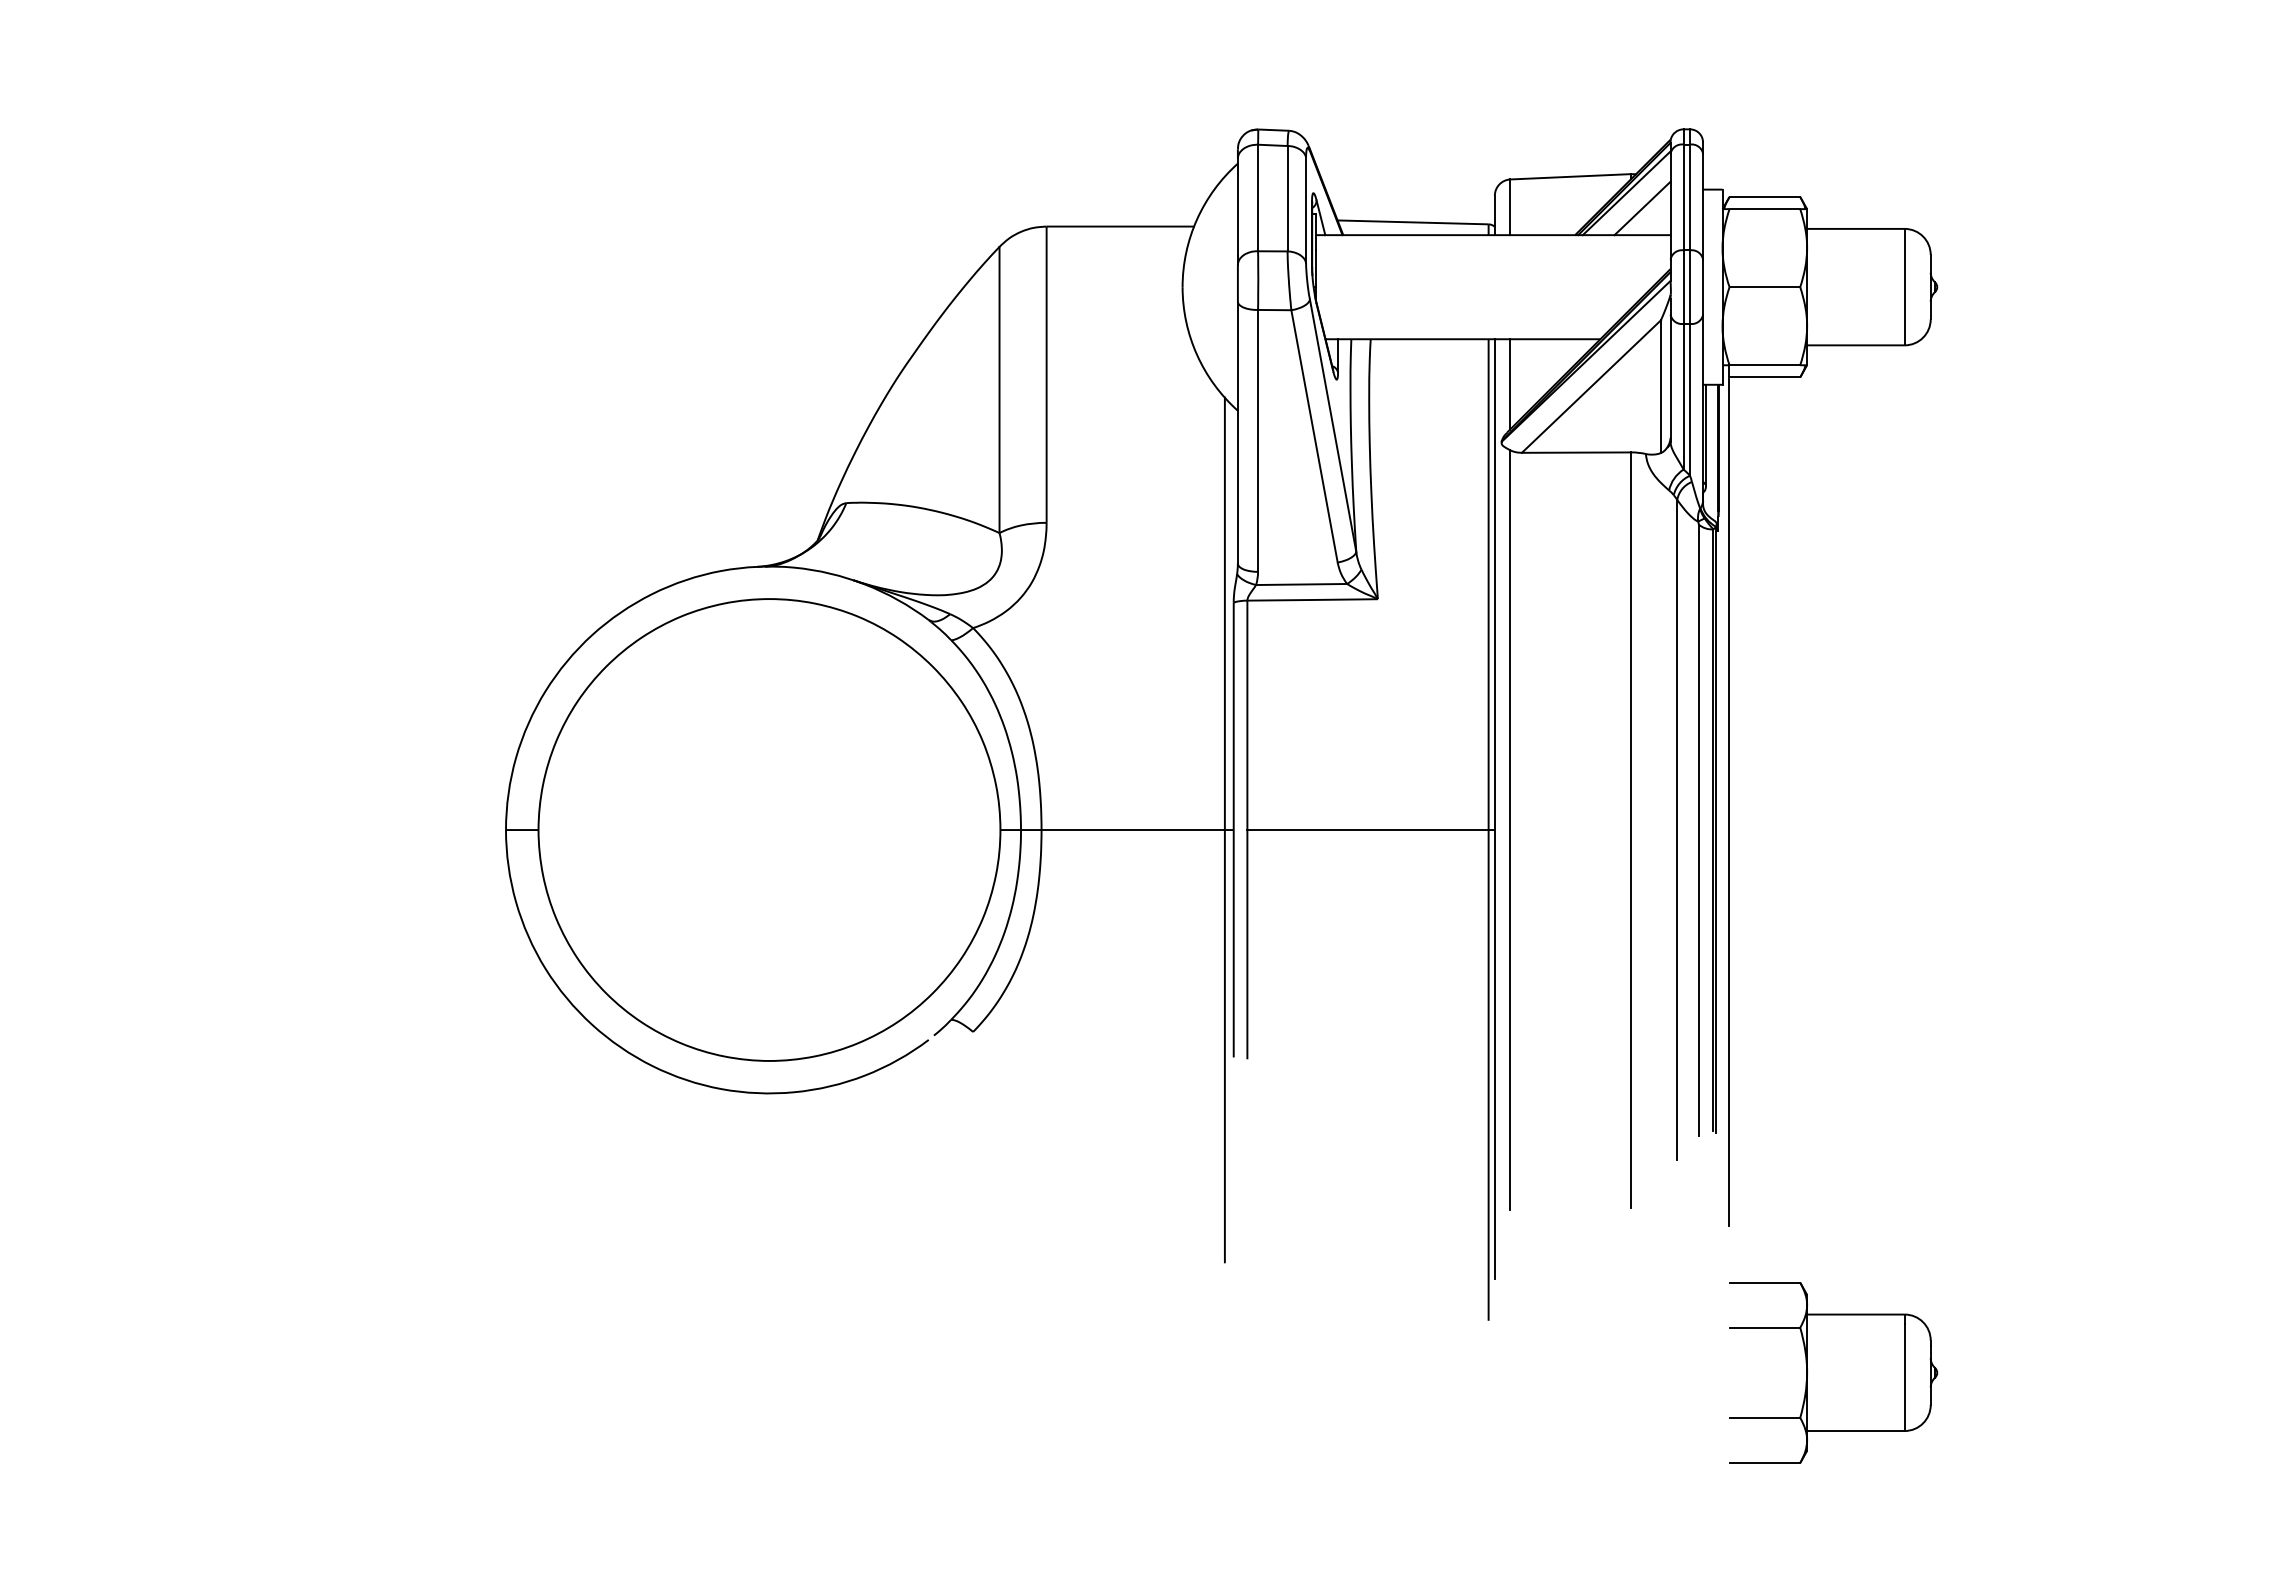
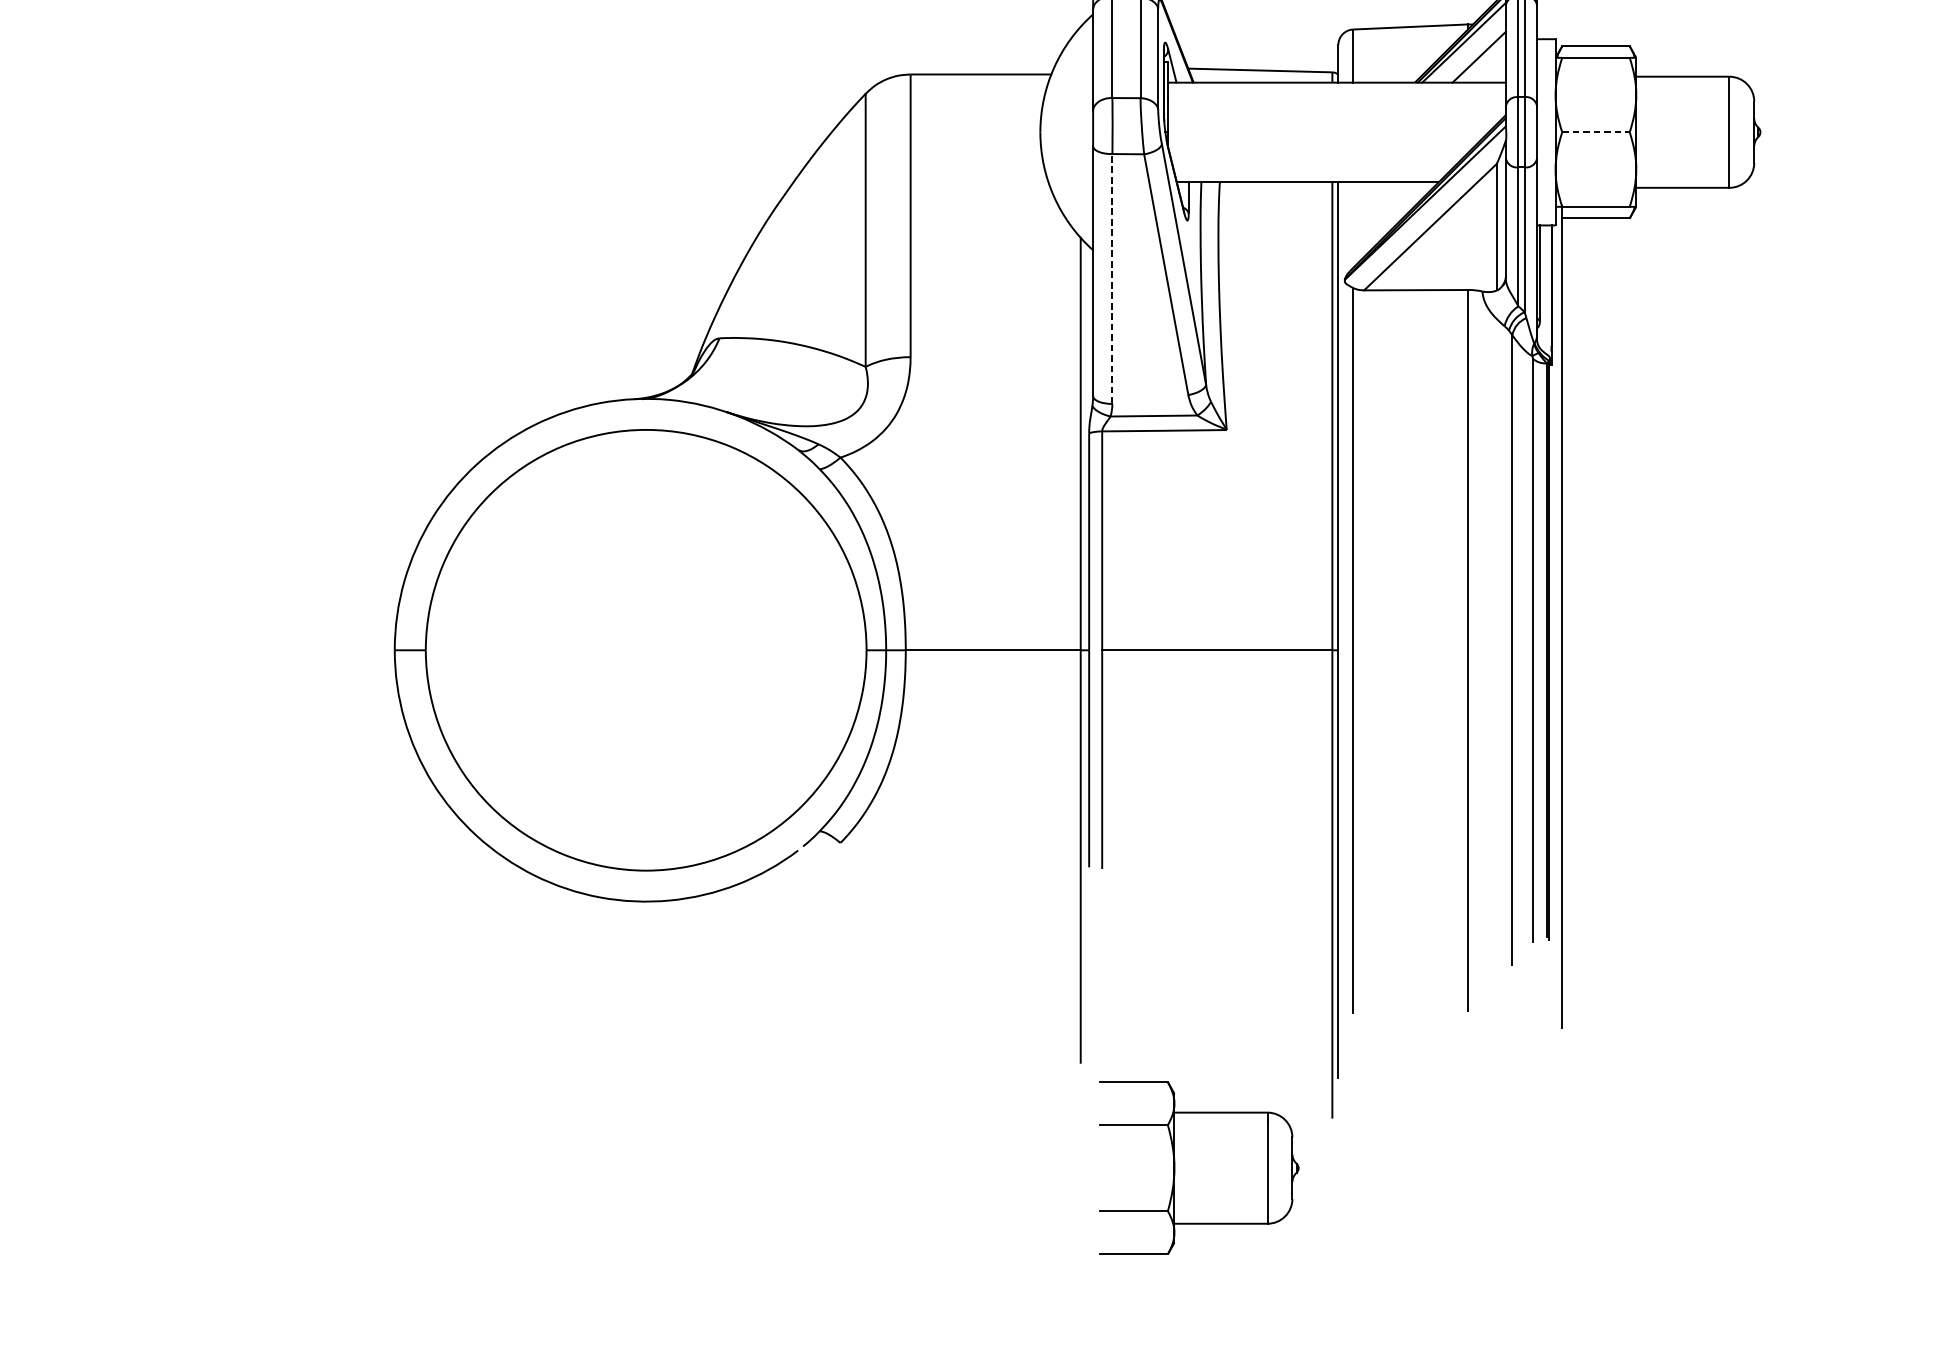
line: (1765, 287) -> (1596, 132), solid -> dashed
line: (1510, 384) -> (1353, 225), removed
line: (1258, 440) -> (1112, 278), solid -> dashed
part: (1833, 1372) -> (1199, 1167), moved

